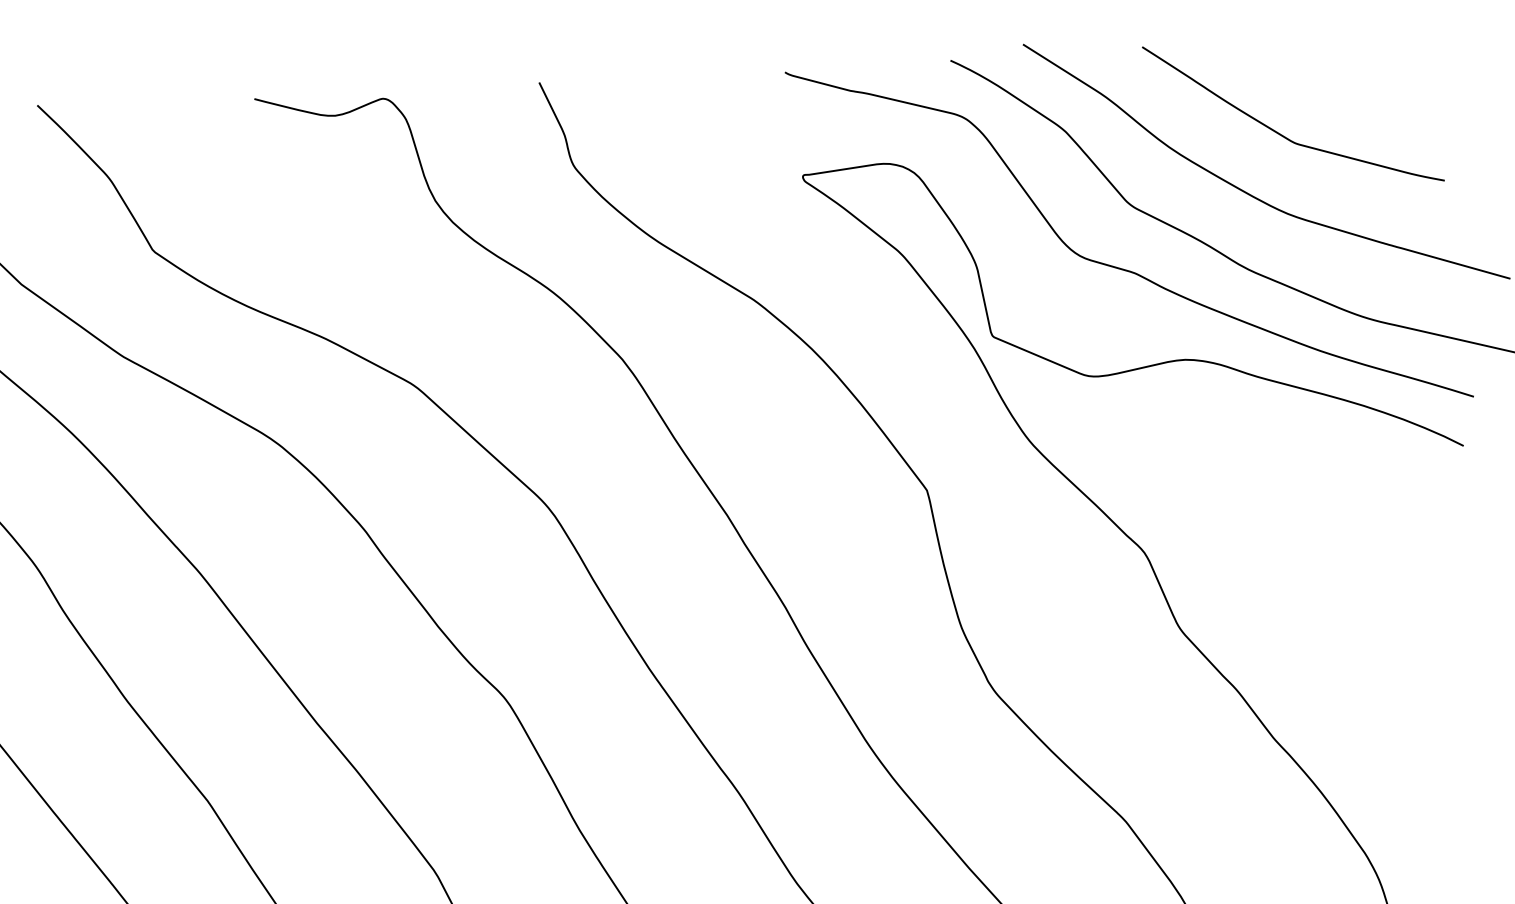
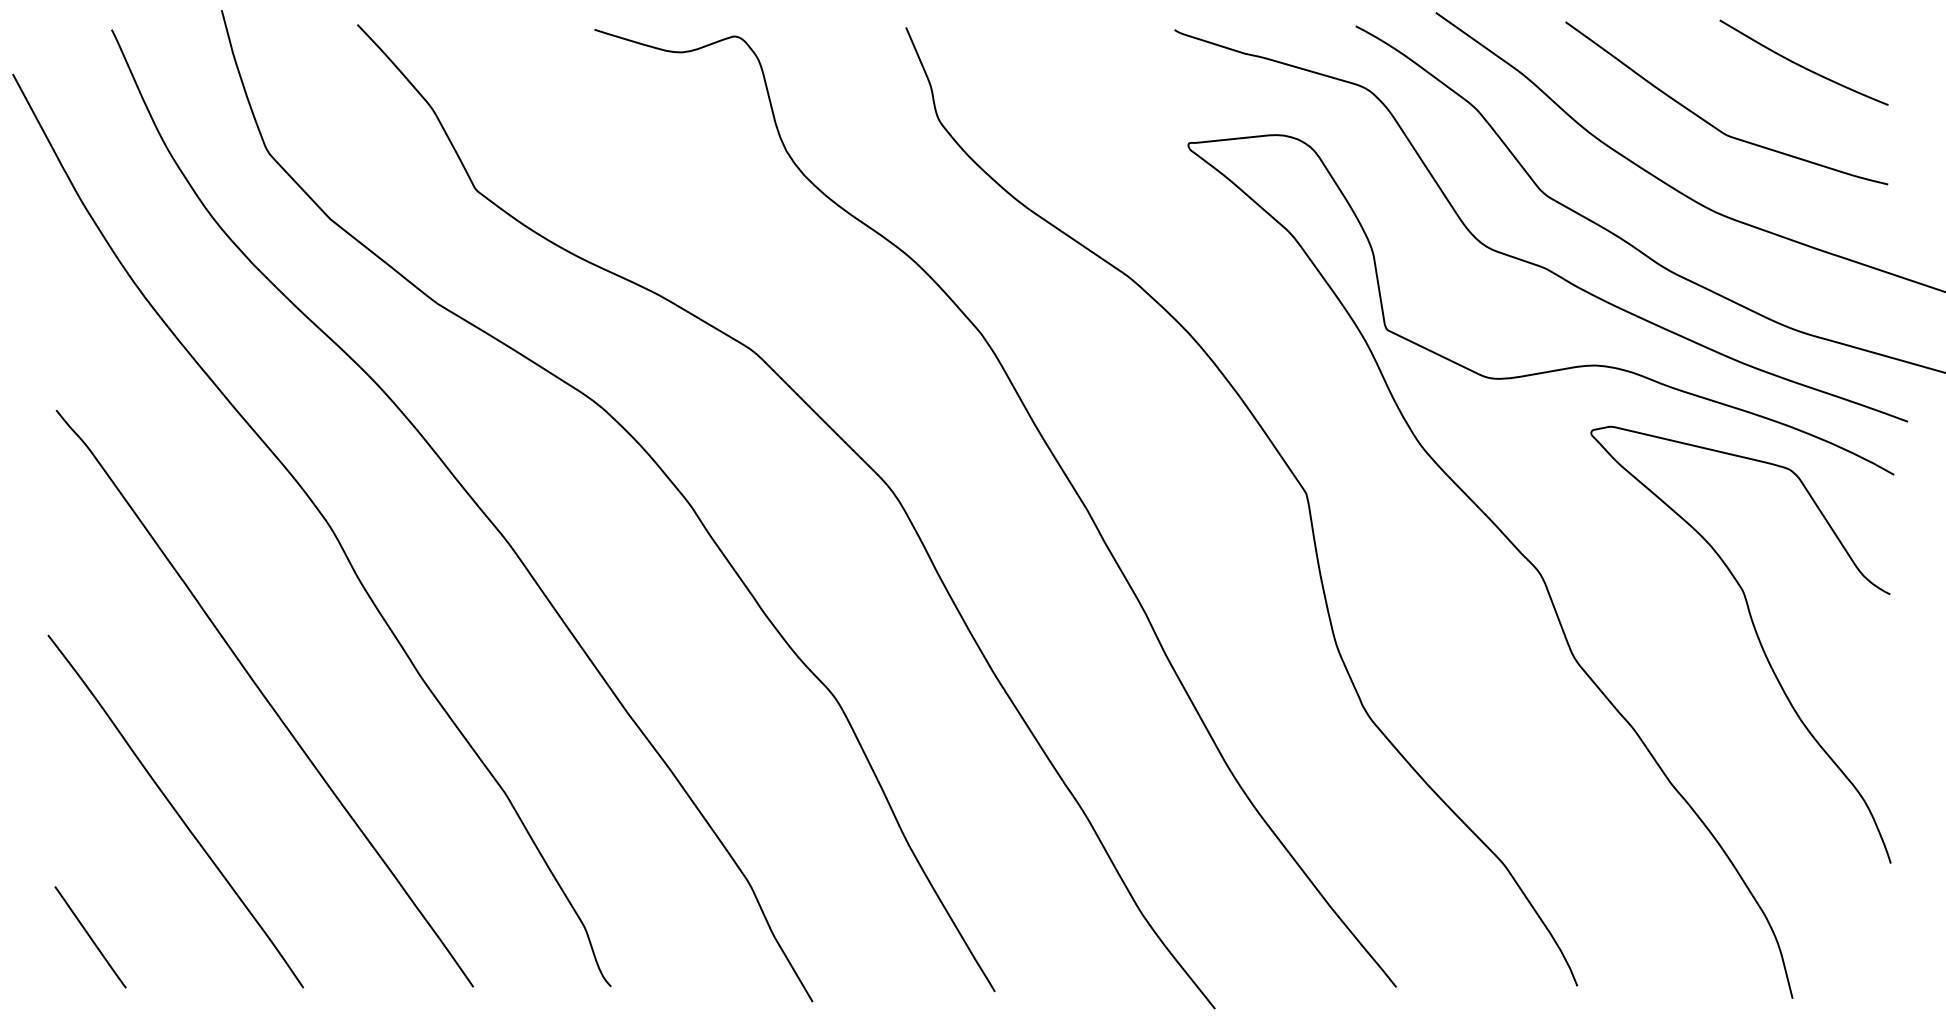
curve: (1360, 75) -> (1802, 65), added
curve: (1345, 600) -> (1756, 636), added

